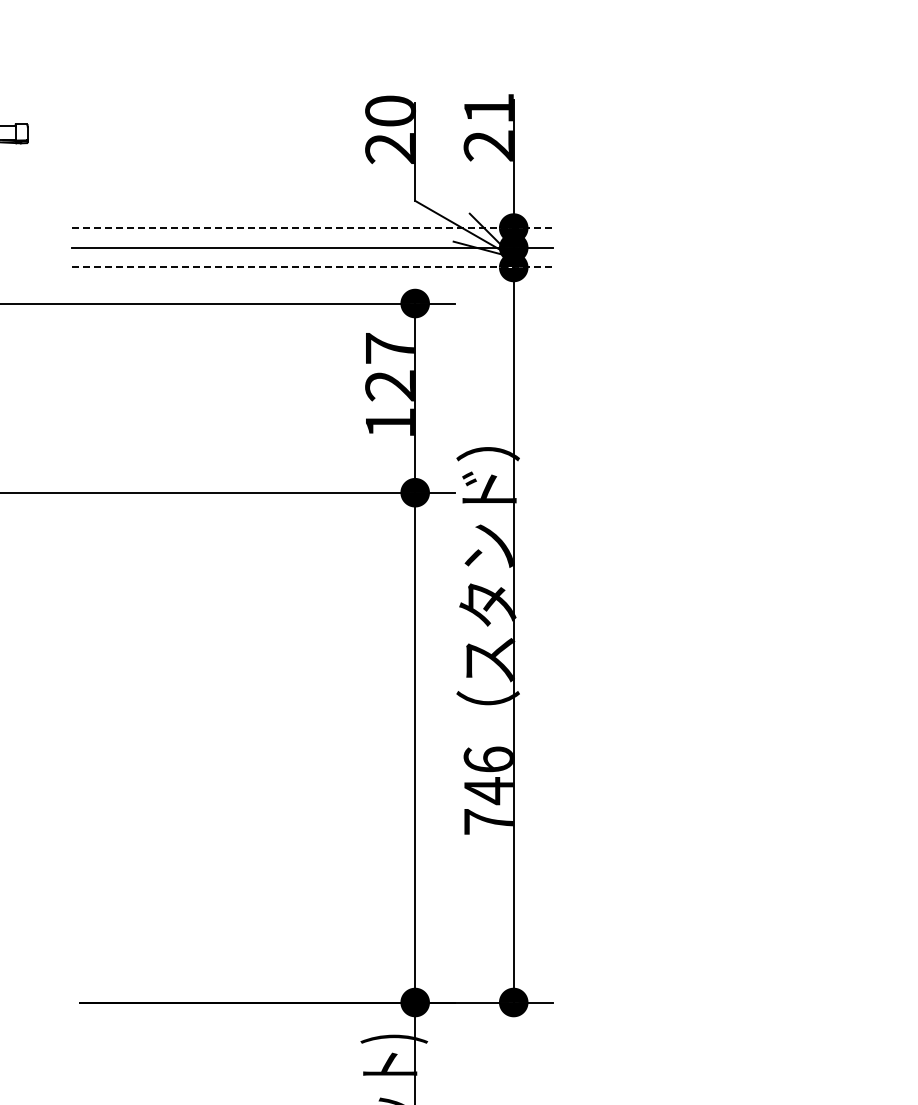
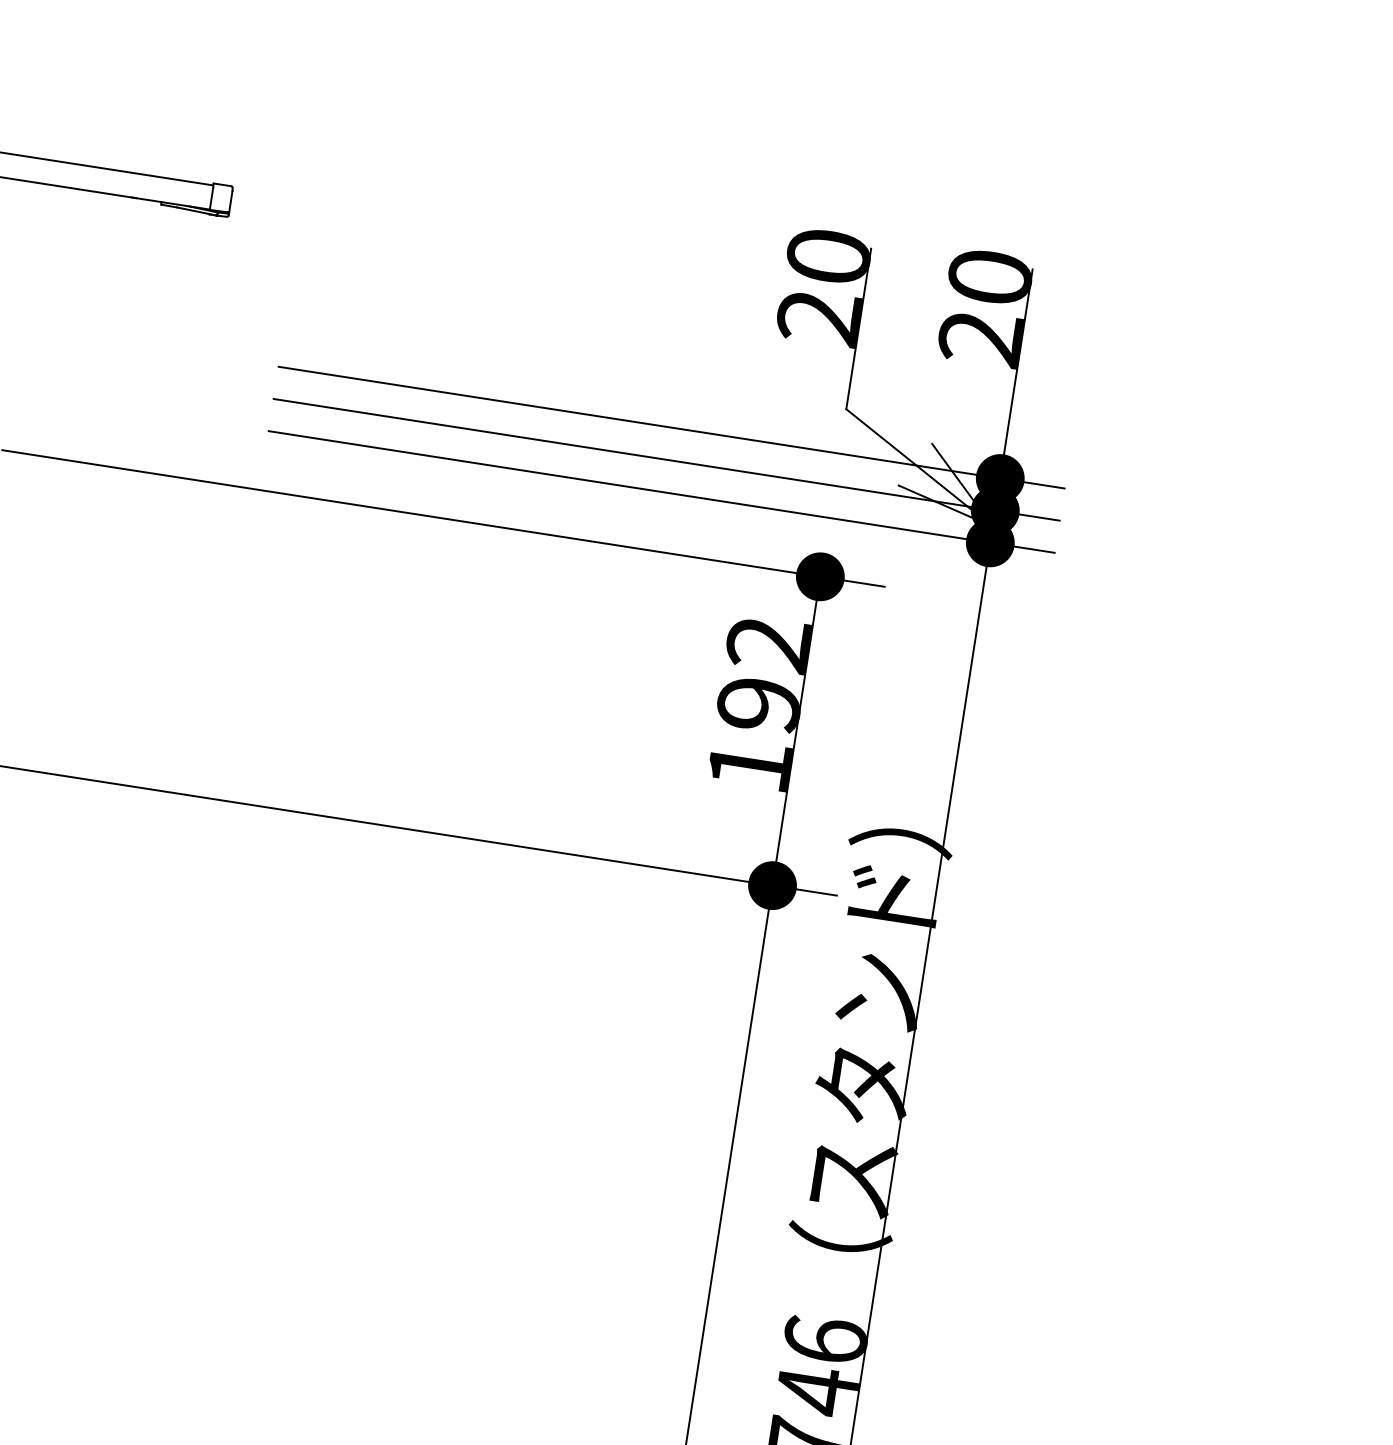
text: (488, 108) -> (989, 276), 21 -> 20
line: (312, 228) -> (671, 428), dashed -> solid
line: (312, 267) -> (661, 492), dashed -> solid
text: (389, 367) -> (762, 674), 127 -> 192

